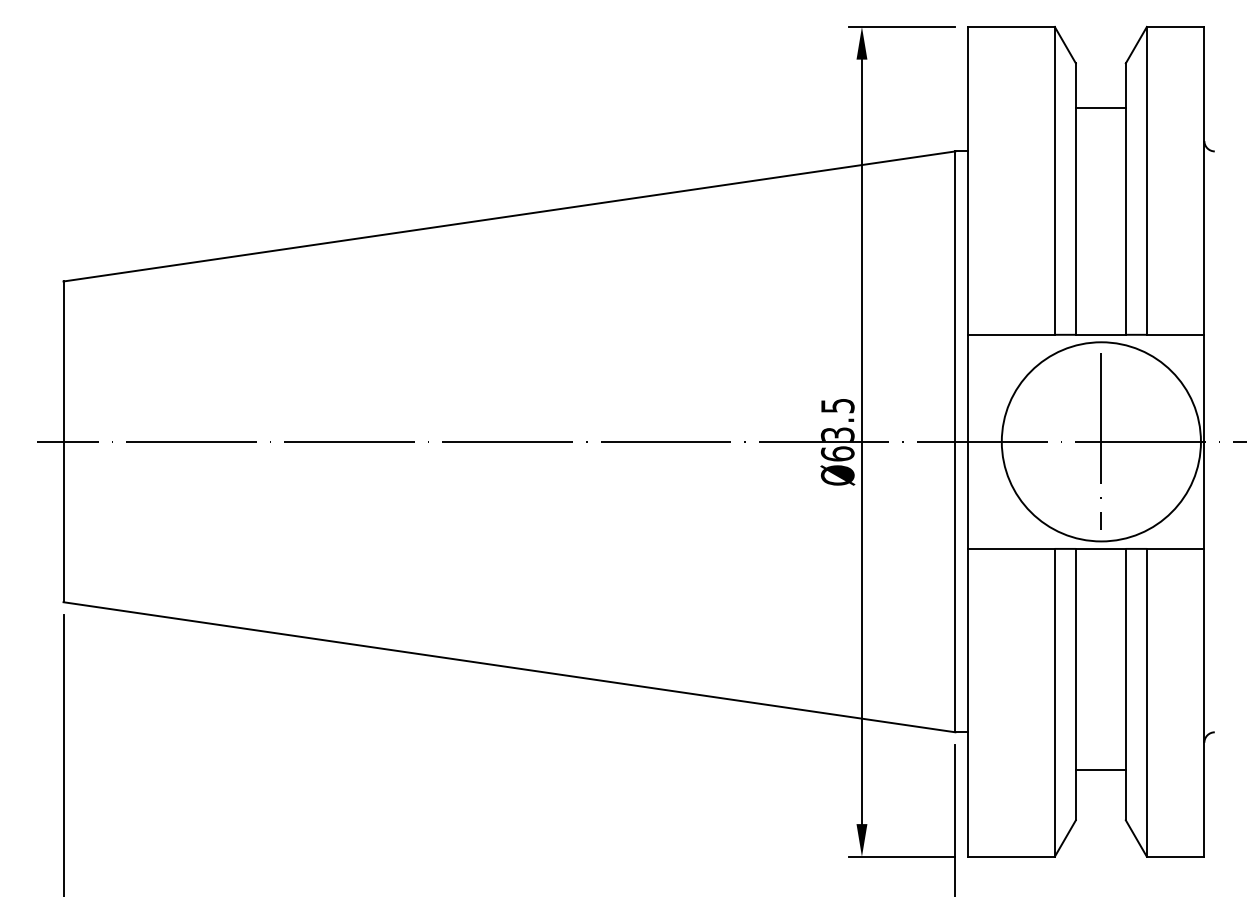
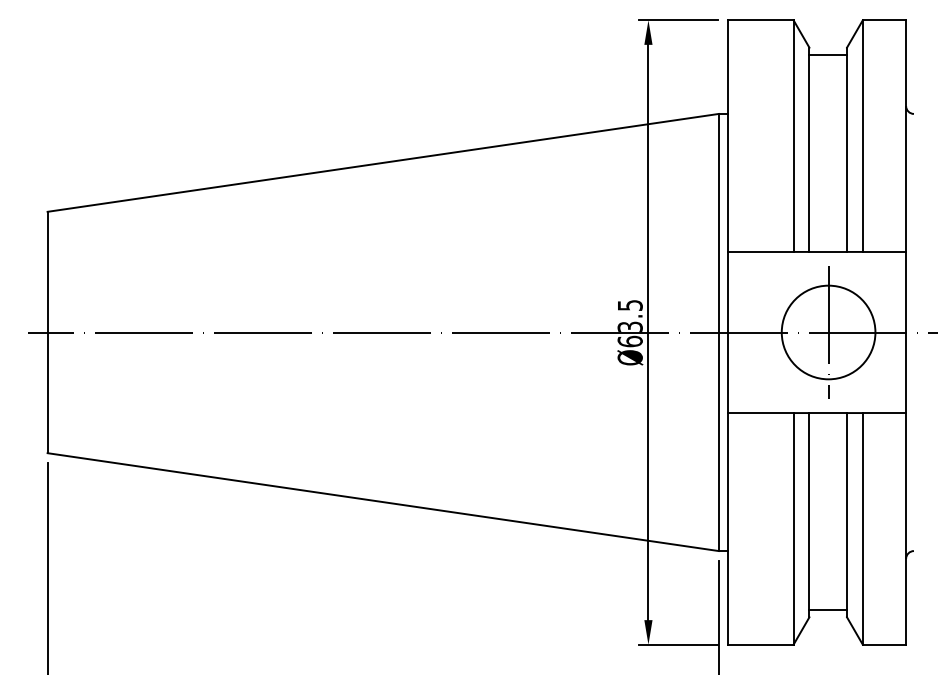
line: (1100, 107) -> (827, 55), moved
circle: (1101, 441) -> (828, 332), size x0.62
line: (1100, 770) -> (827, 609), moved

